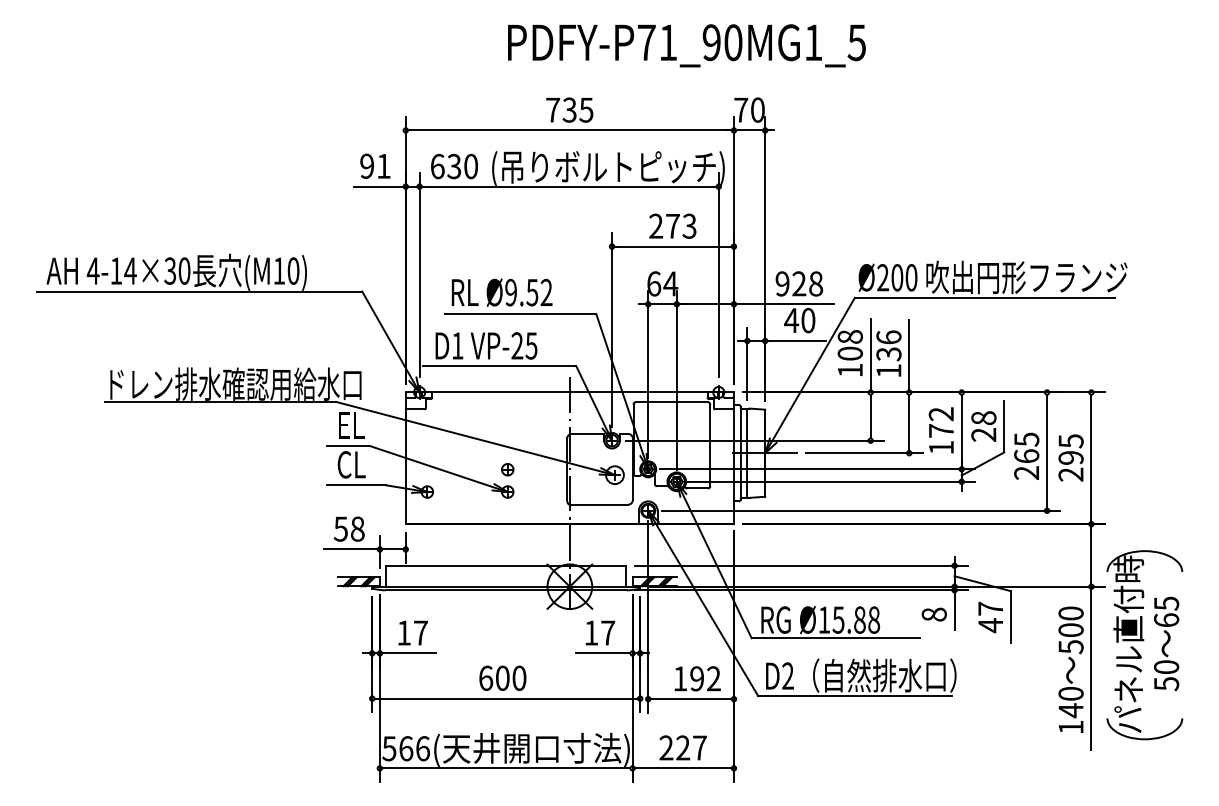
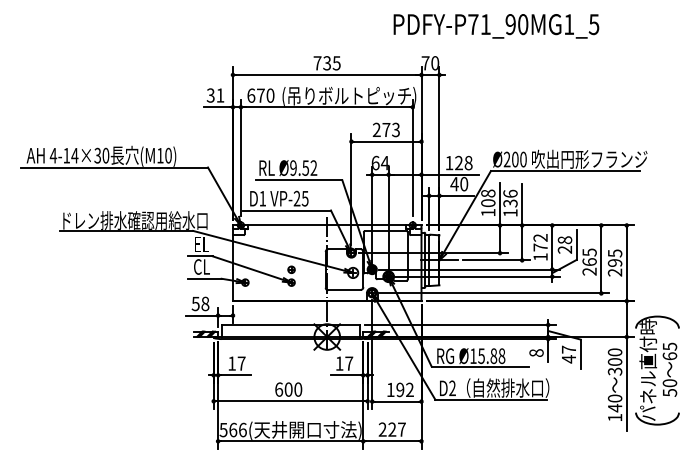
text: (686, 46) -> (496, 26), moved
text: (366, 166) -> (210, 95), 91 -> 31
text: (453, 166) -> (260, 95), 630 -> 670
text: (782, 282) -> (449, 162), 928 -> 128
text: (1070, 646) -> (614, 371), 500 -> 300

